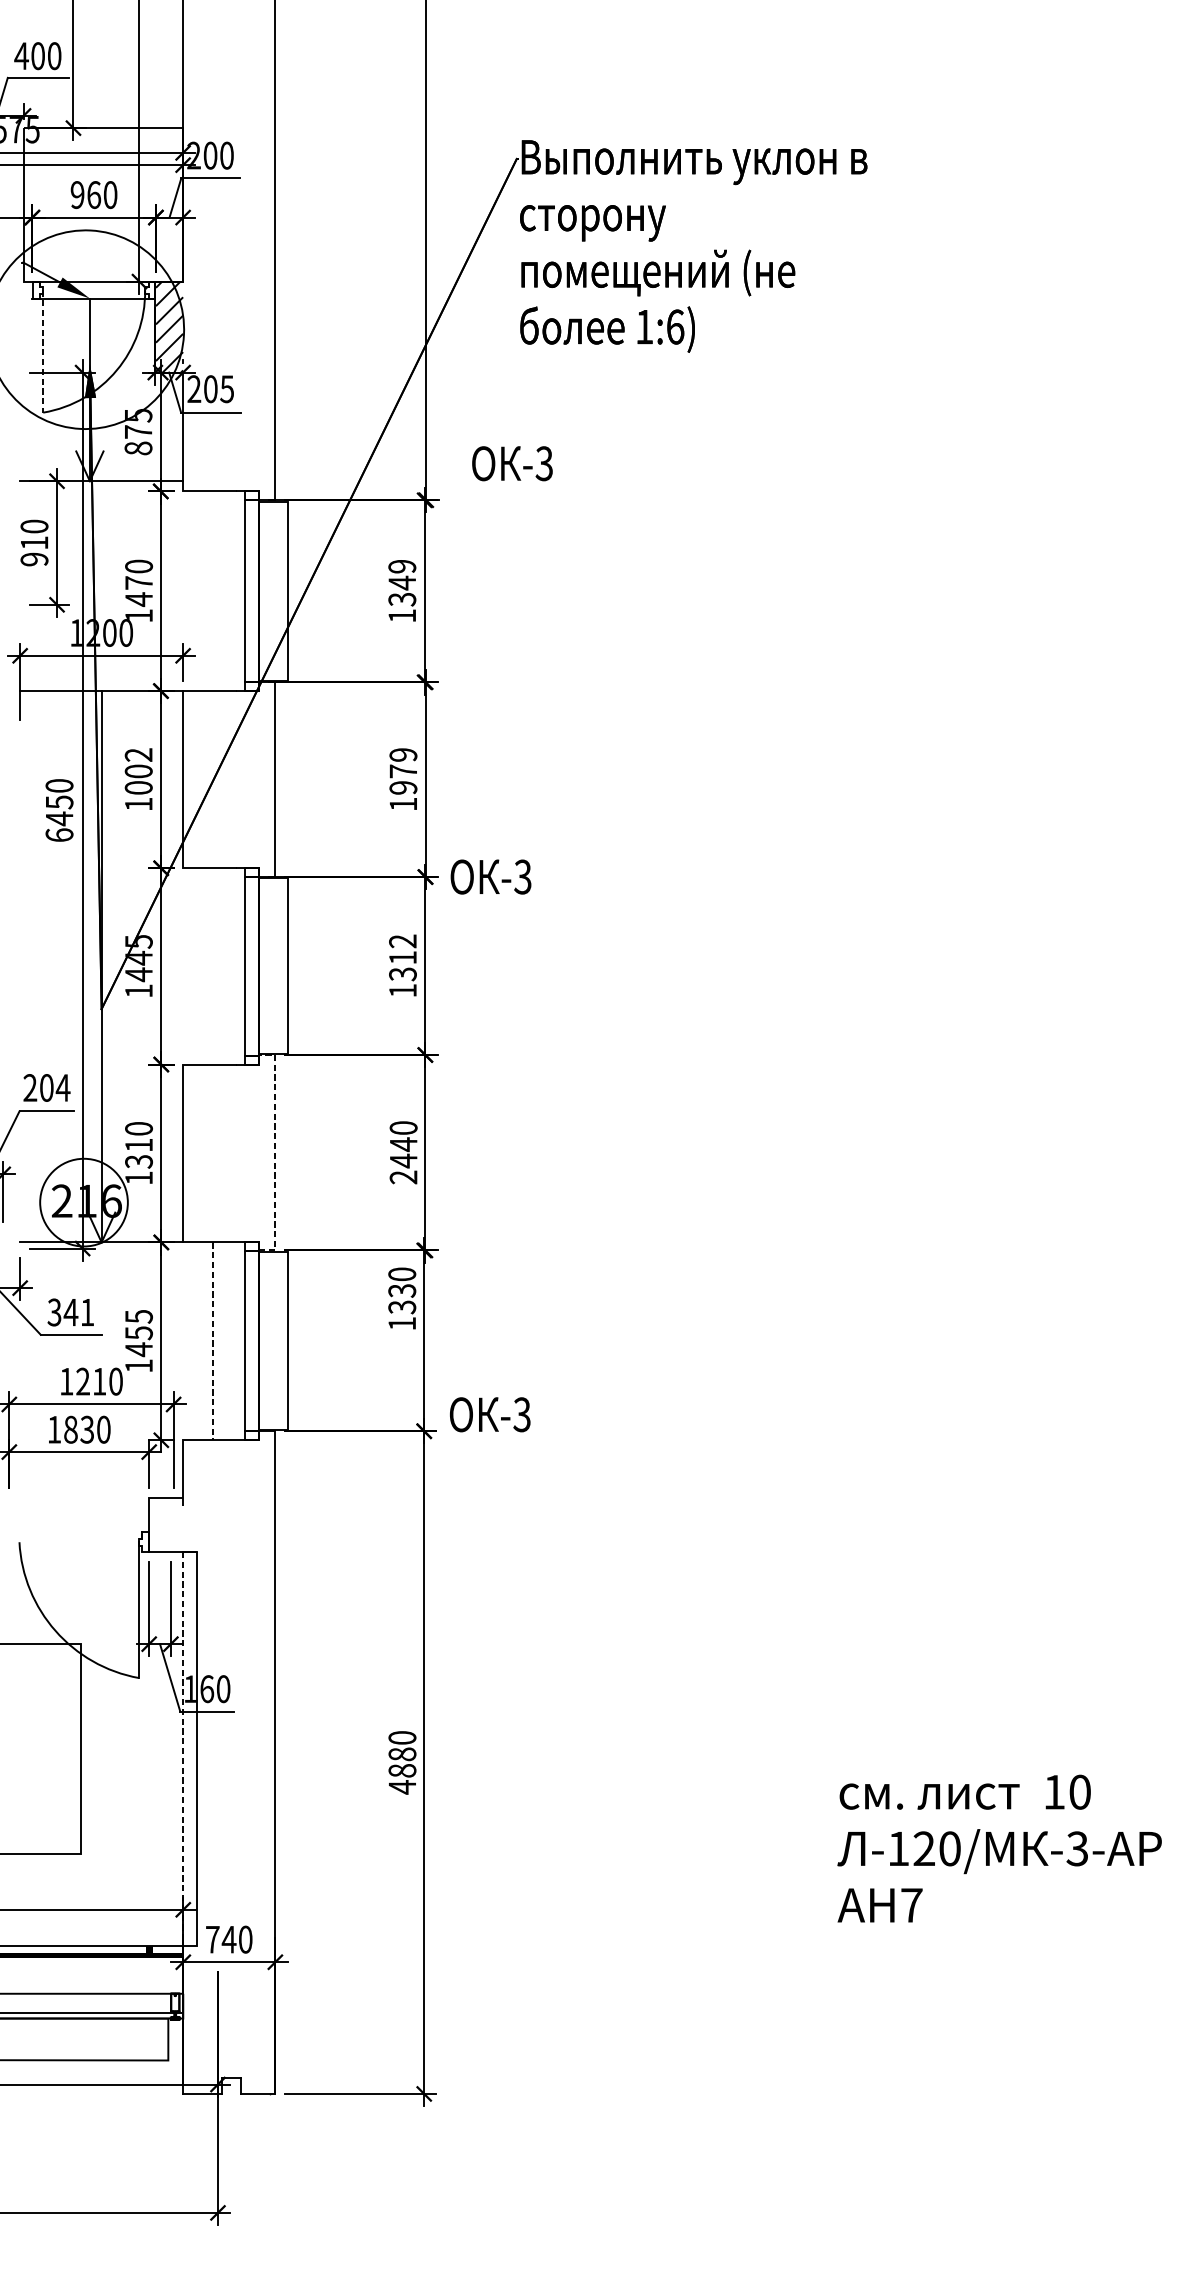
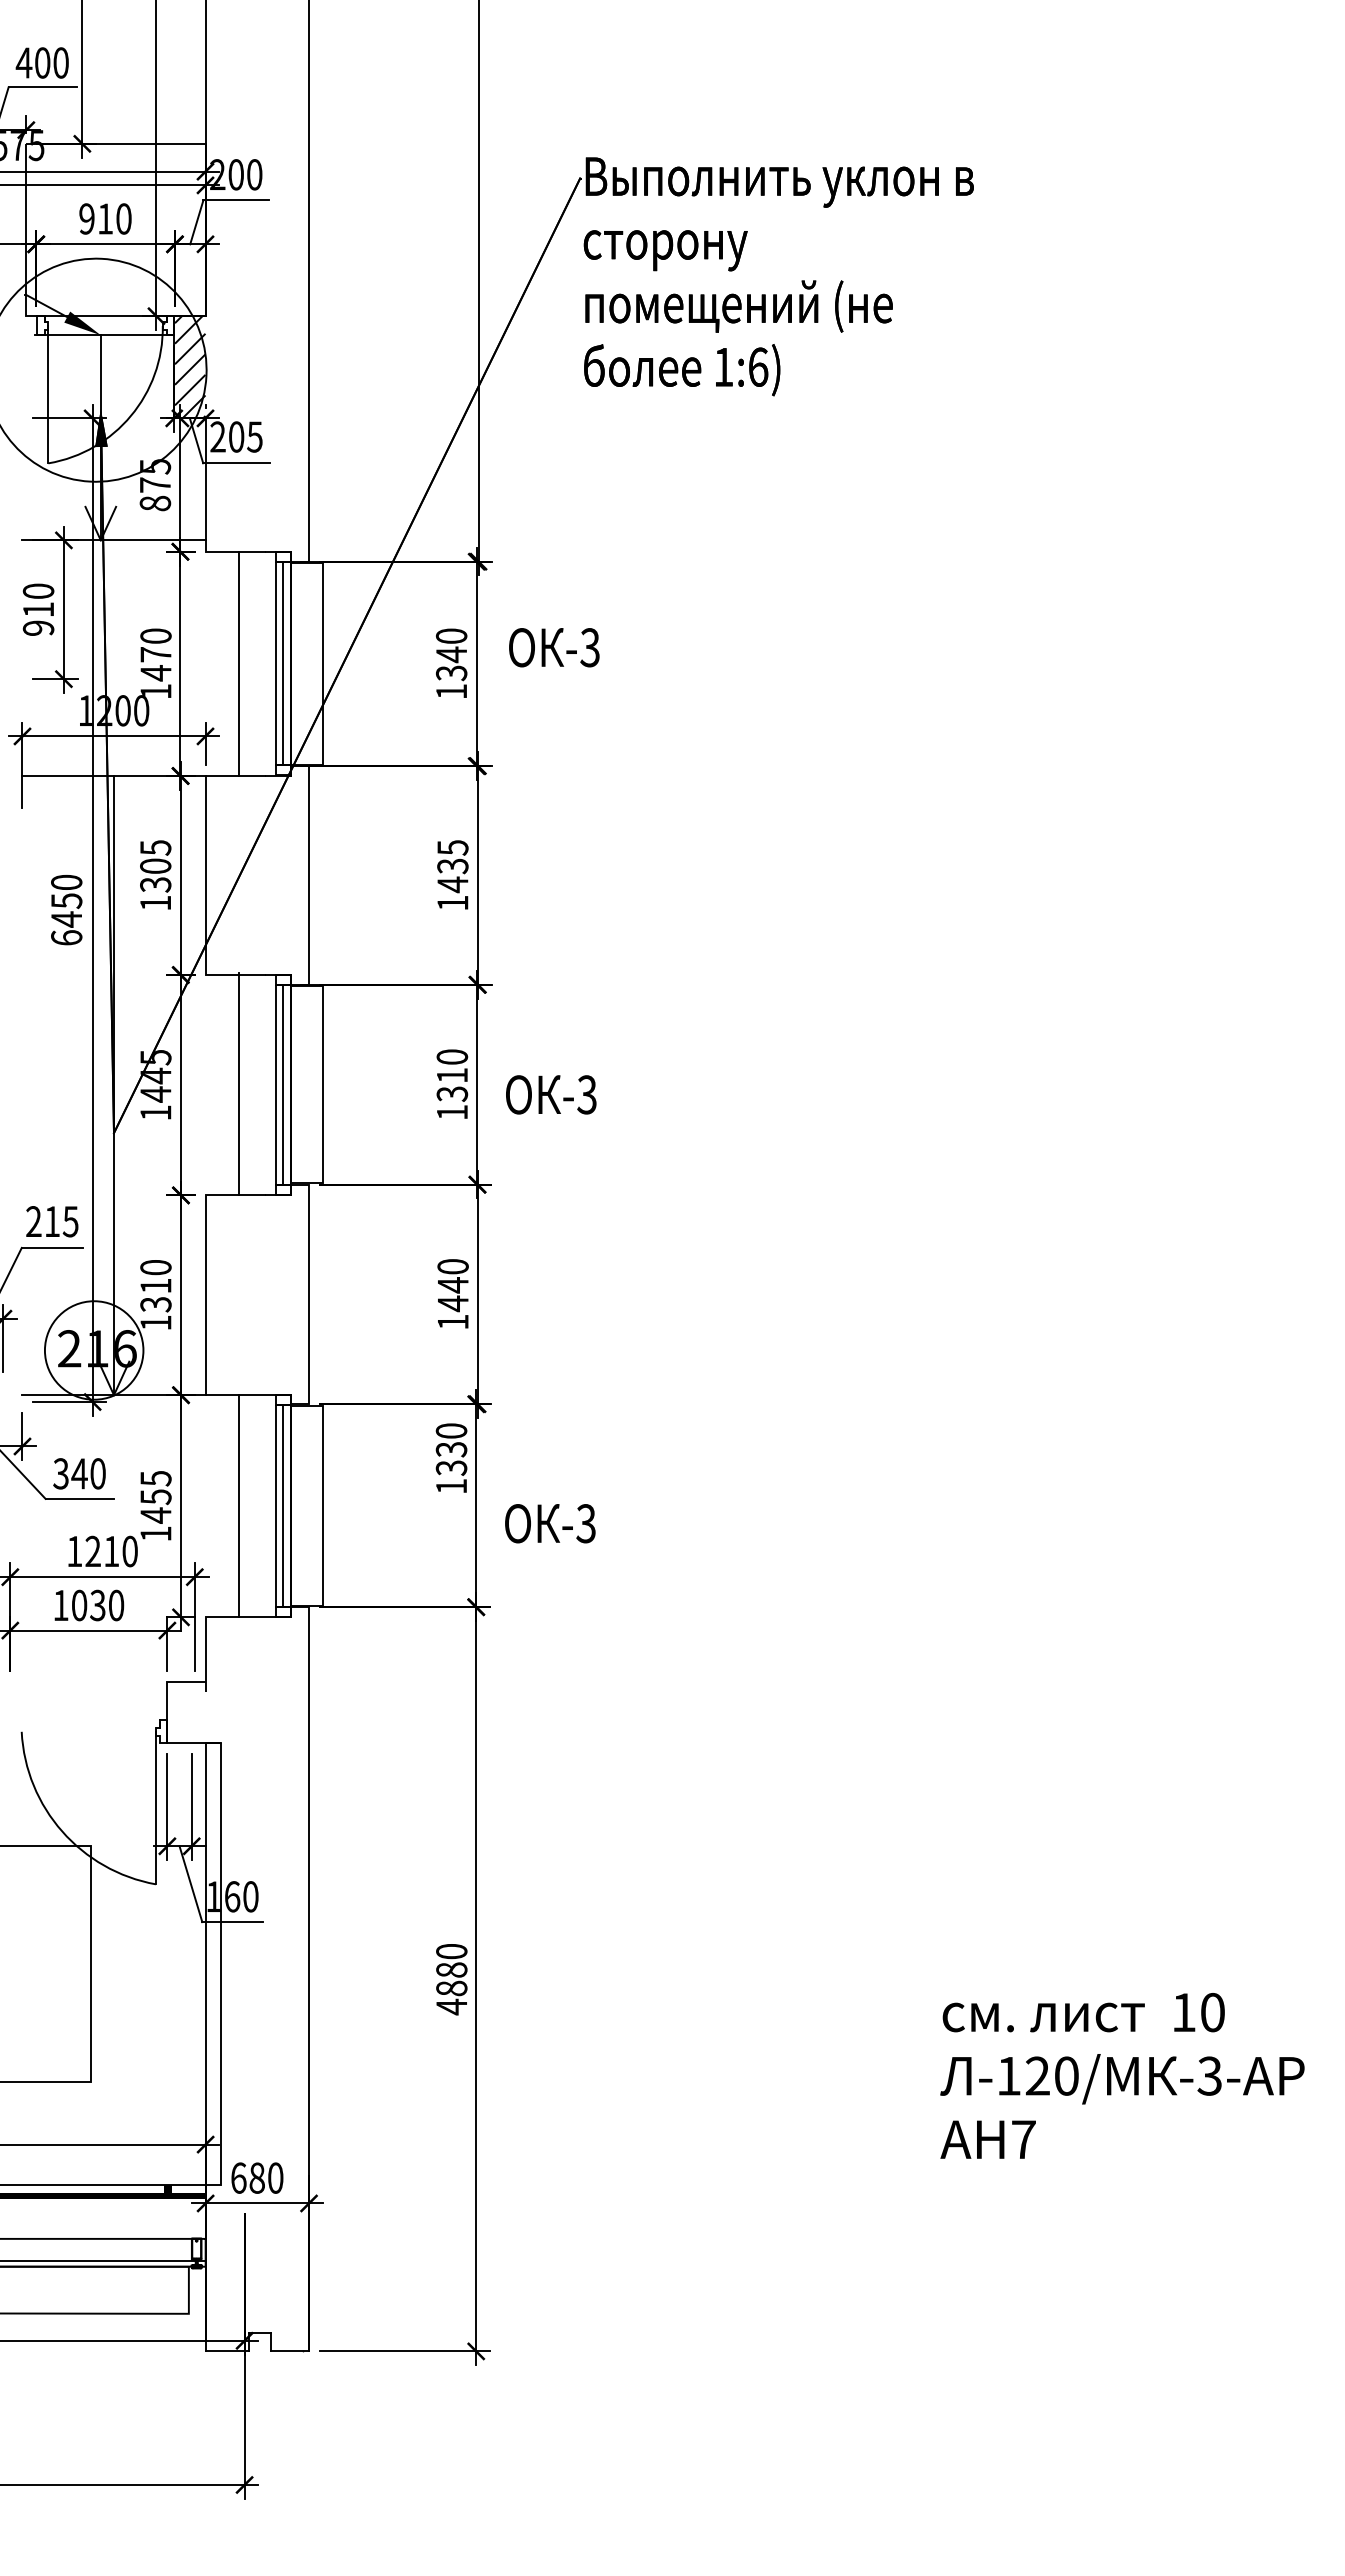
text: (94, 194) -> (105, 218), 960 -> 910
line: (43, 351) -> (48, 394), dashed -> solid
text: (512, 463) -> (554, 647), moved
text: (402, 565) -> (451, 635), 1349 -> 1340
line: (212, 590) -> (238, 663), added
line: (252, 590) -> (283, 663), added
text: (138, 771) -> (155, 866), 1002 -> 1305
text: (403, 771) -> (452, 866), 1979 -> 1435
text: (491, 876) -> (551, 1094), moved
text: (403, 940) -> (452, 1056), 1312 -> 1310
line: (212, 965) -> (238, 1084), added
line: (252, 965) -> (283, 1084), added
text: (55, 1087) -> (62, 1221), 204 -> 215
line: (275, 1152) -> (309, 1294), dashed -> solid
text: (403, 1176) -> (452, 1321), 2440 -> 1440
text: (86, 1312) -> (97, 1473), 341 -> 340
line: (212, 1341) -> (238, 1506), dashed -> solid
line: (252, 1341) -> (283, 1506), added
text: (490, 1414) -> (550, 1523), moved
text: (70, 1429) -> (79, 1605), 1830 -> 1030
line: (183, 1749) -> (205, 1964), dashed -> solid
text: (221, 1939) -> (248, 2177), 740 -> 680

